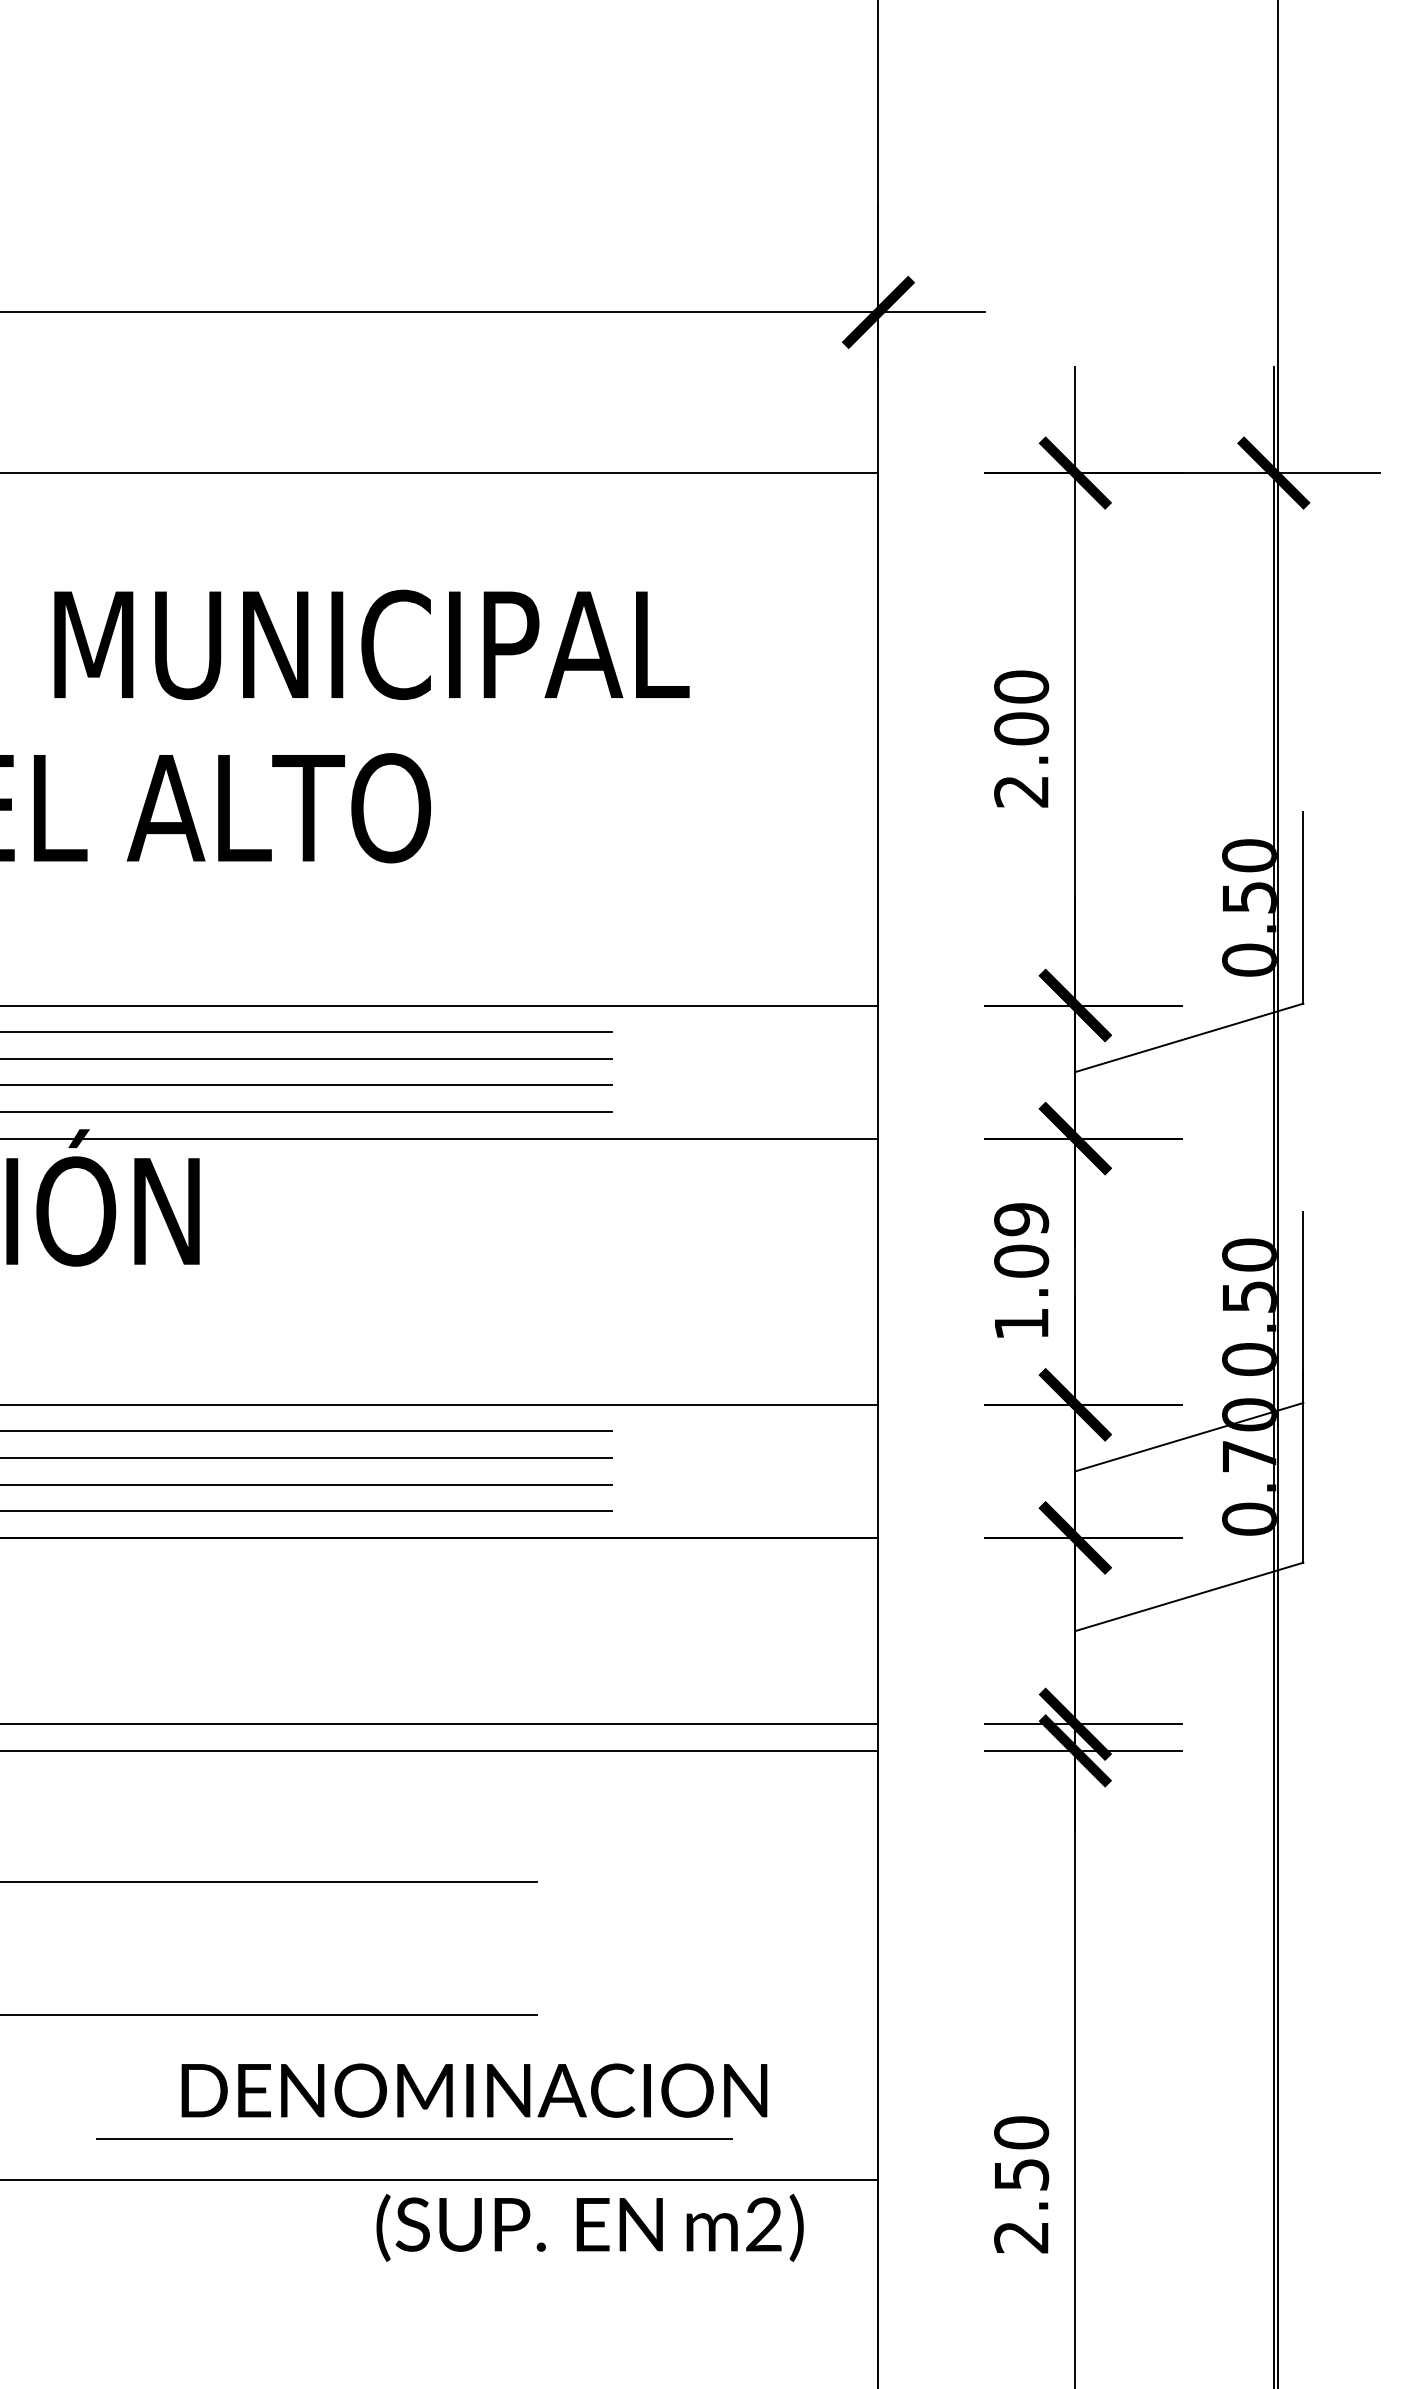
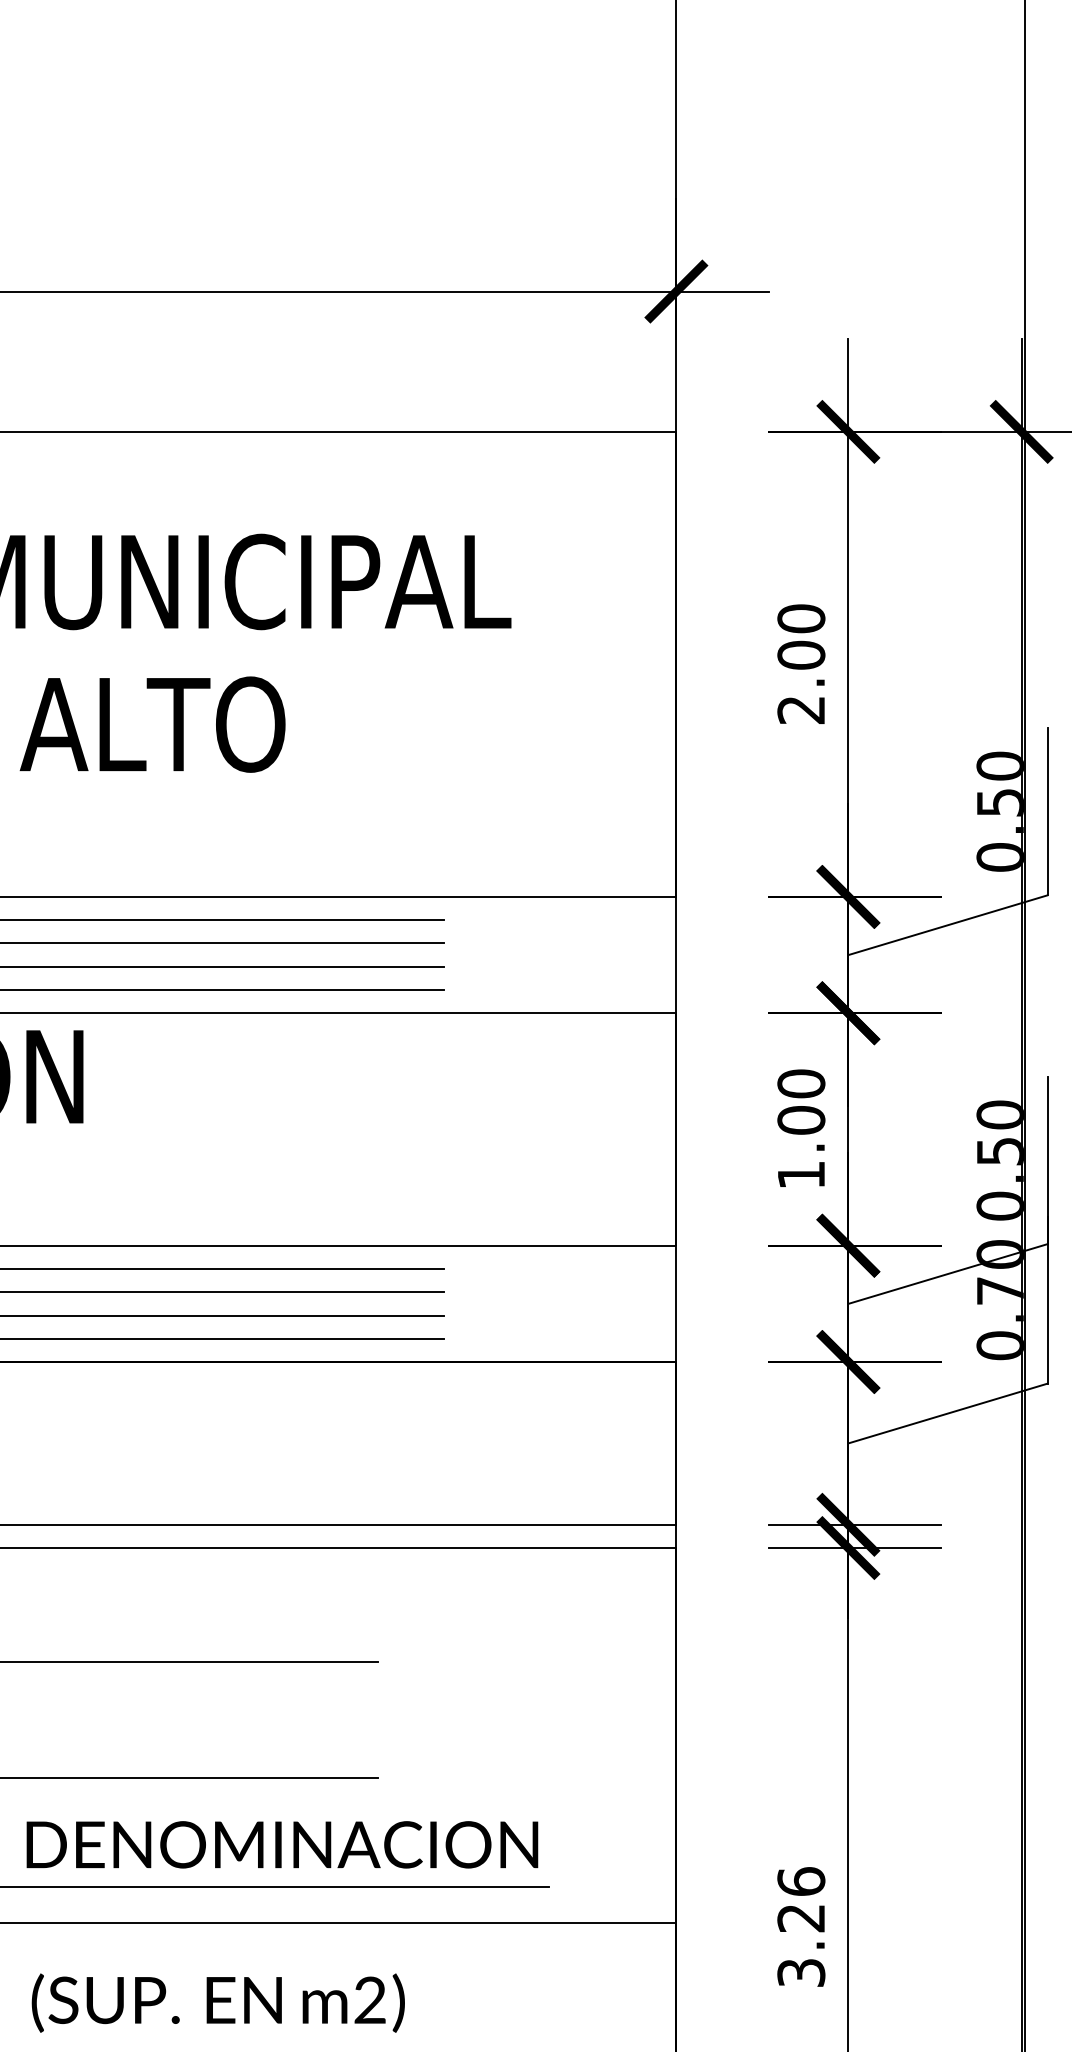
text: (1021, 1219) -> (801, 1083), 1.09 -> 1.00
text: (474, 2090) -> (282, 1844), moved
text: (1021, 2184) -> (801, 1926), 2.50 -> 3.26
text: (589, 2227) -> (217, 2002), moved

